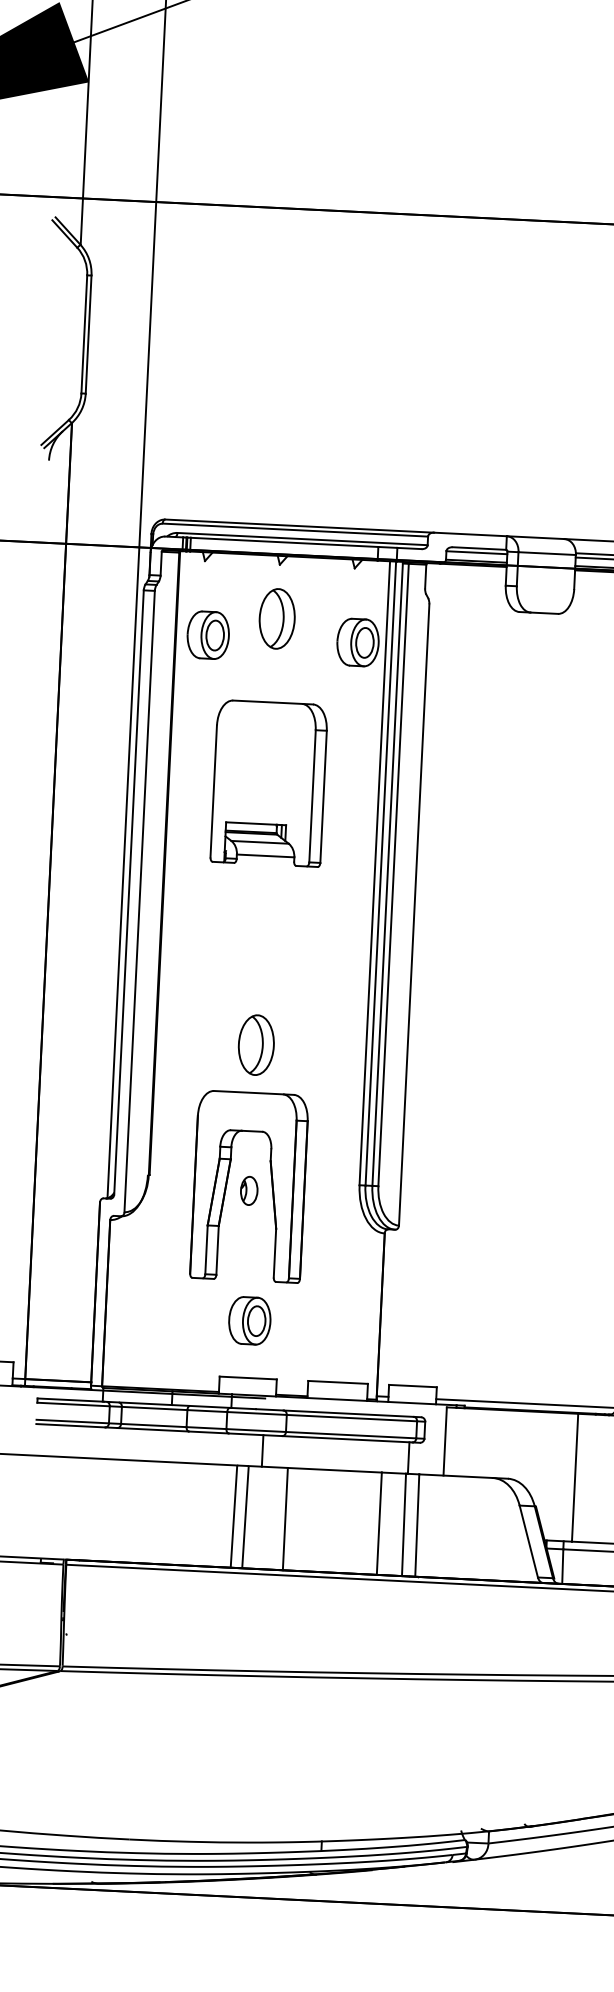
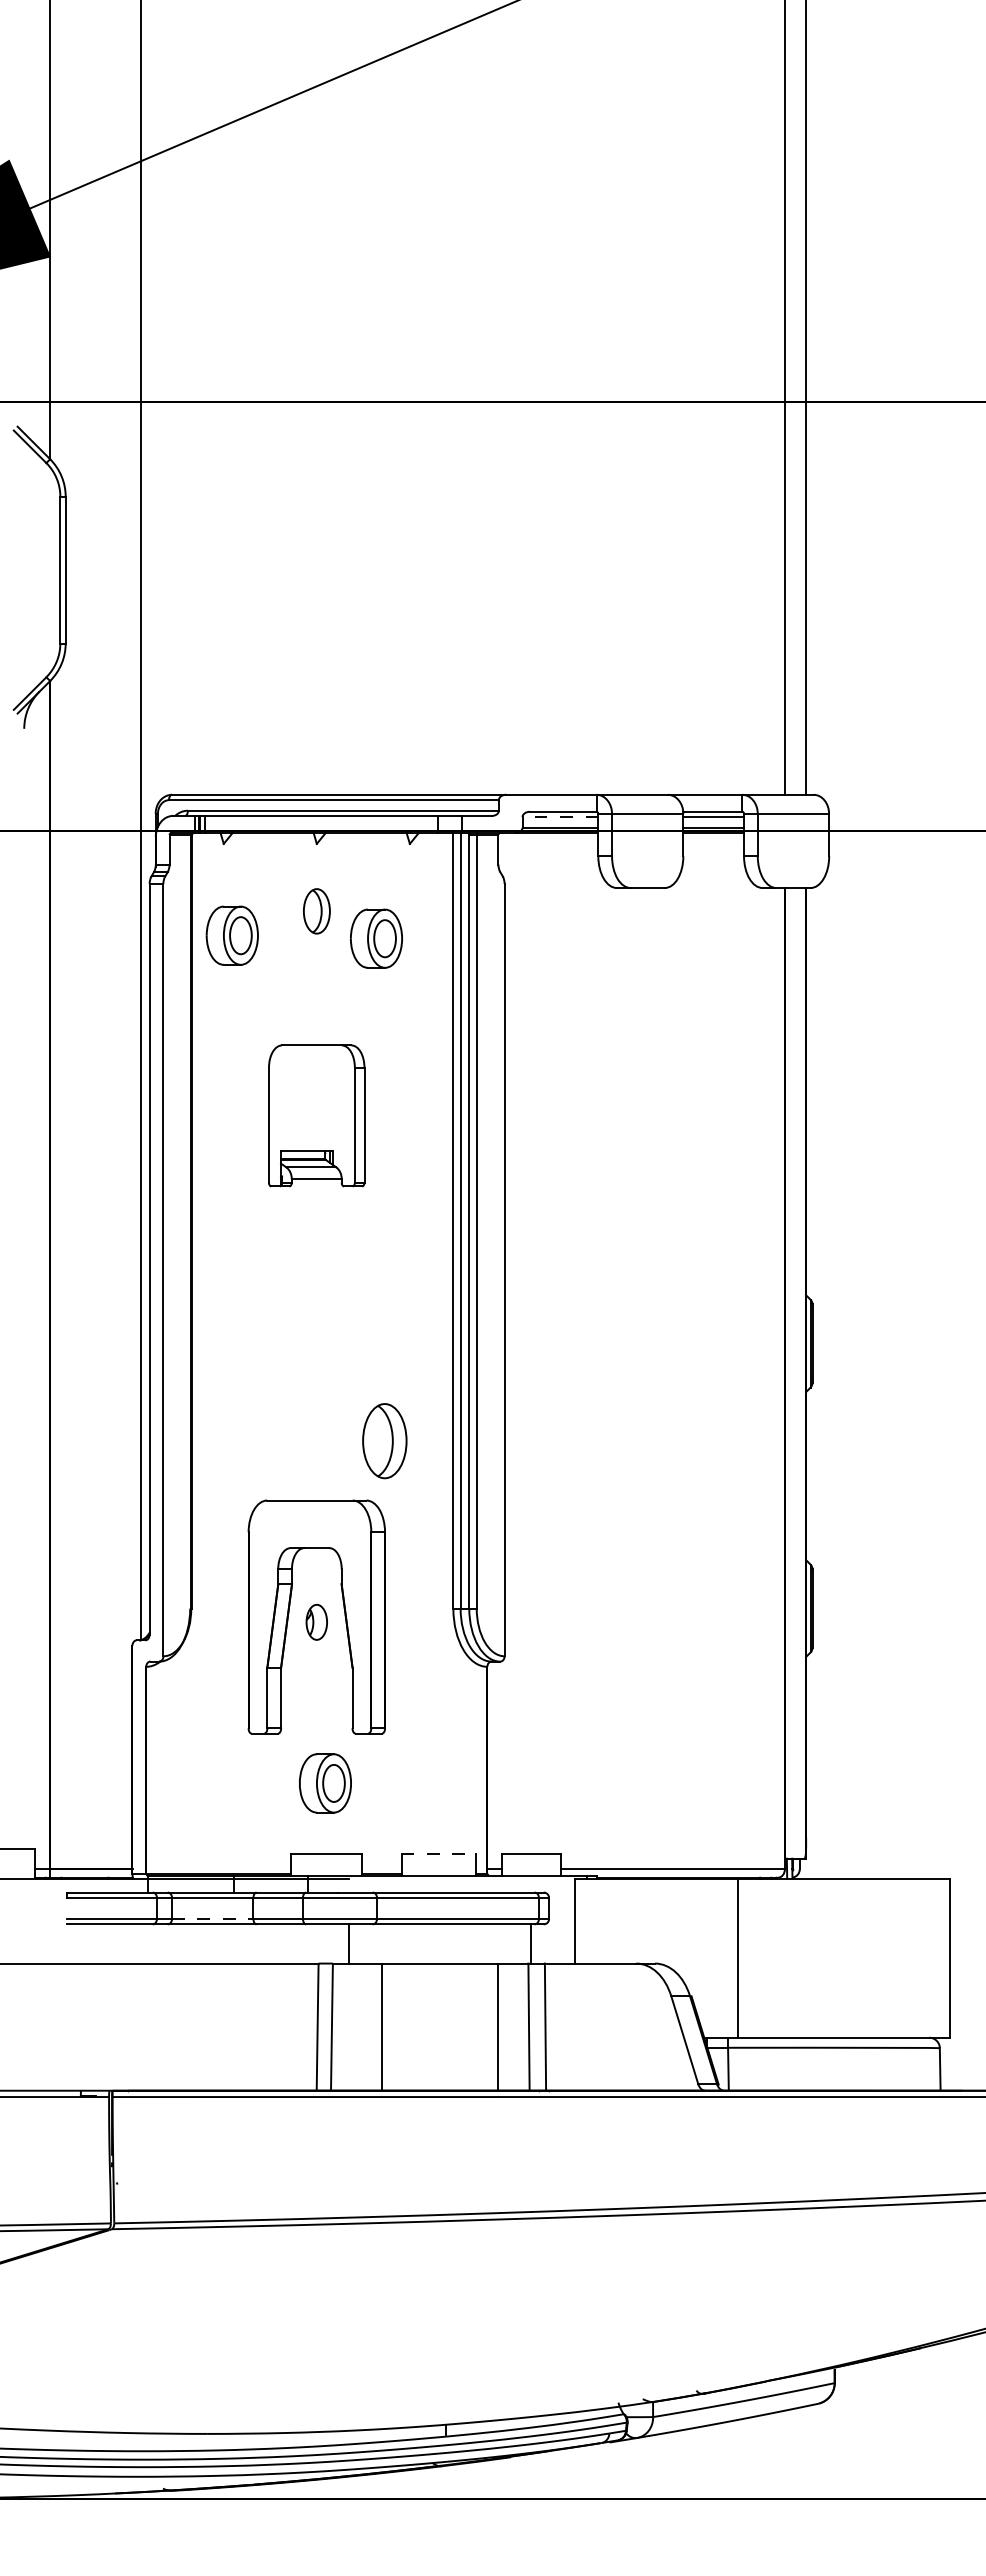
line: (476, 553) -> (560, 817), solid -> dashed
part: (276, 619) -> (316, 911), size x0.6
part: (358, 642) -> (376, 938), moved
part: (268, 783) -> (316, 1115), size x0.7
part: (256, 1045) -> (384, 1441), moved
line: (338, 1382) -> (439, 1854), solid -> dashed
line: (153, 1425) -> (212, 1919), solid -> dashed

